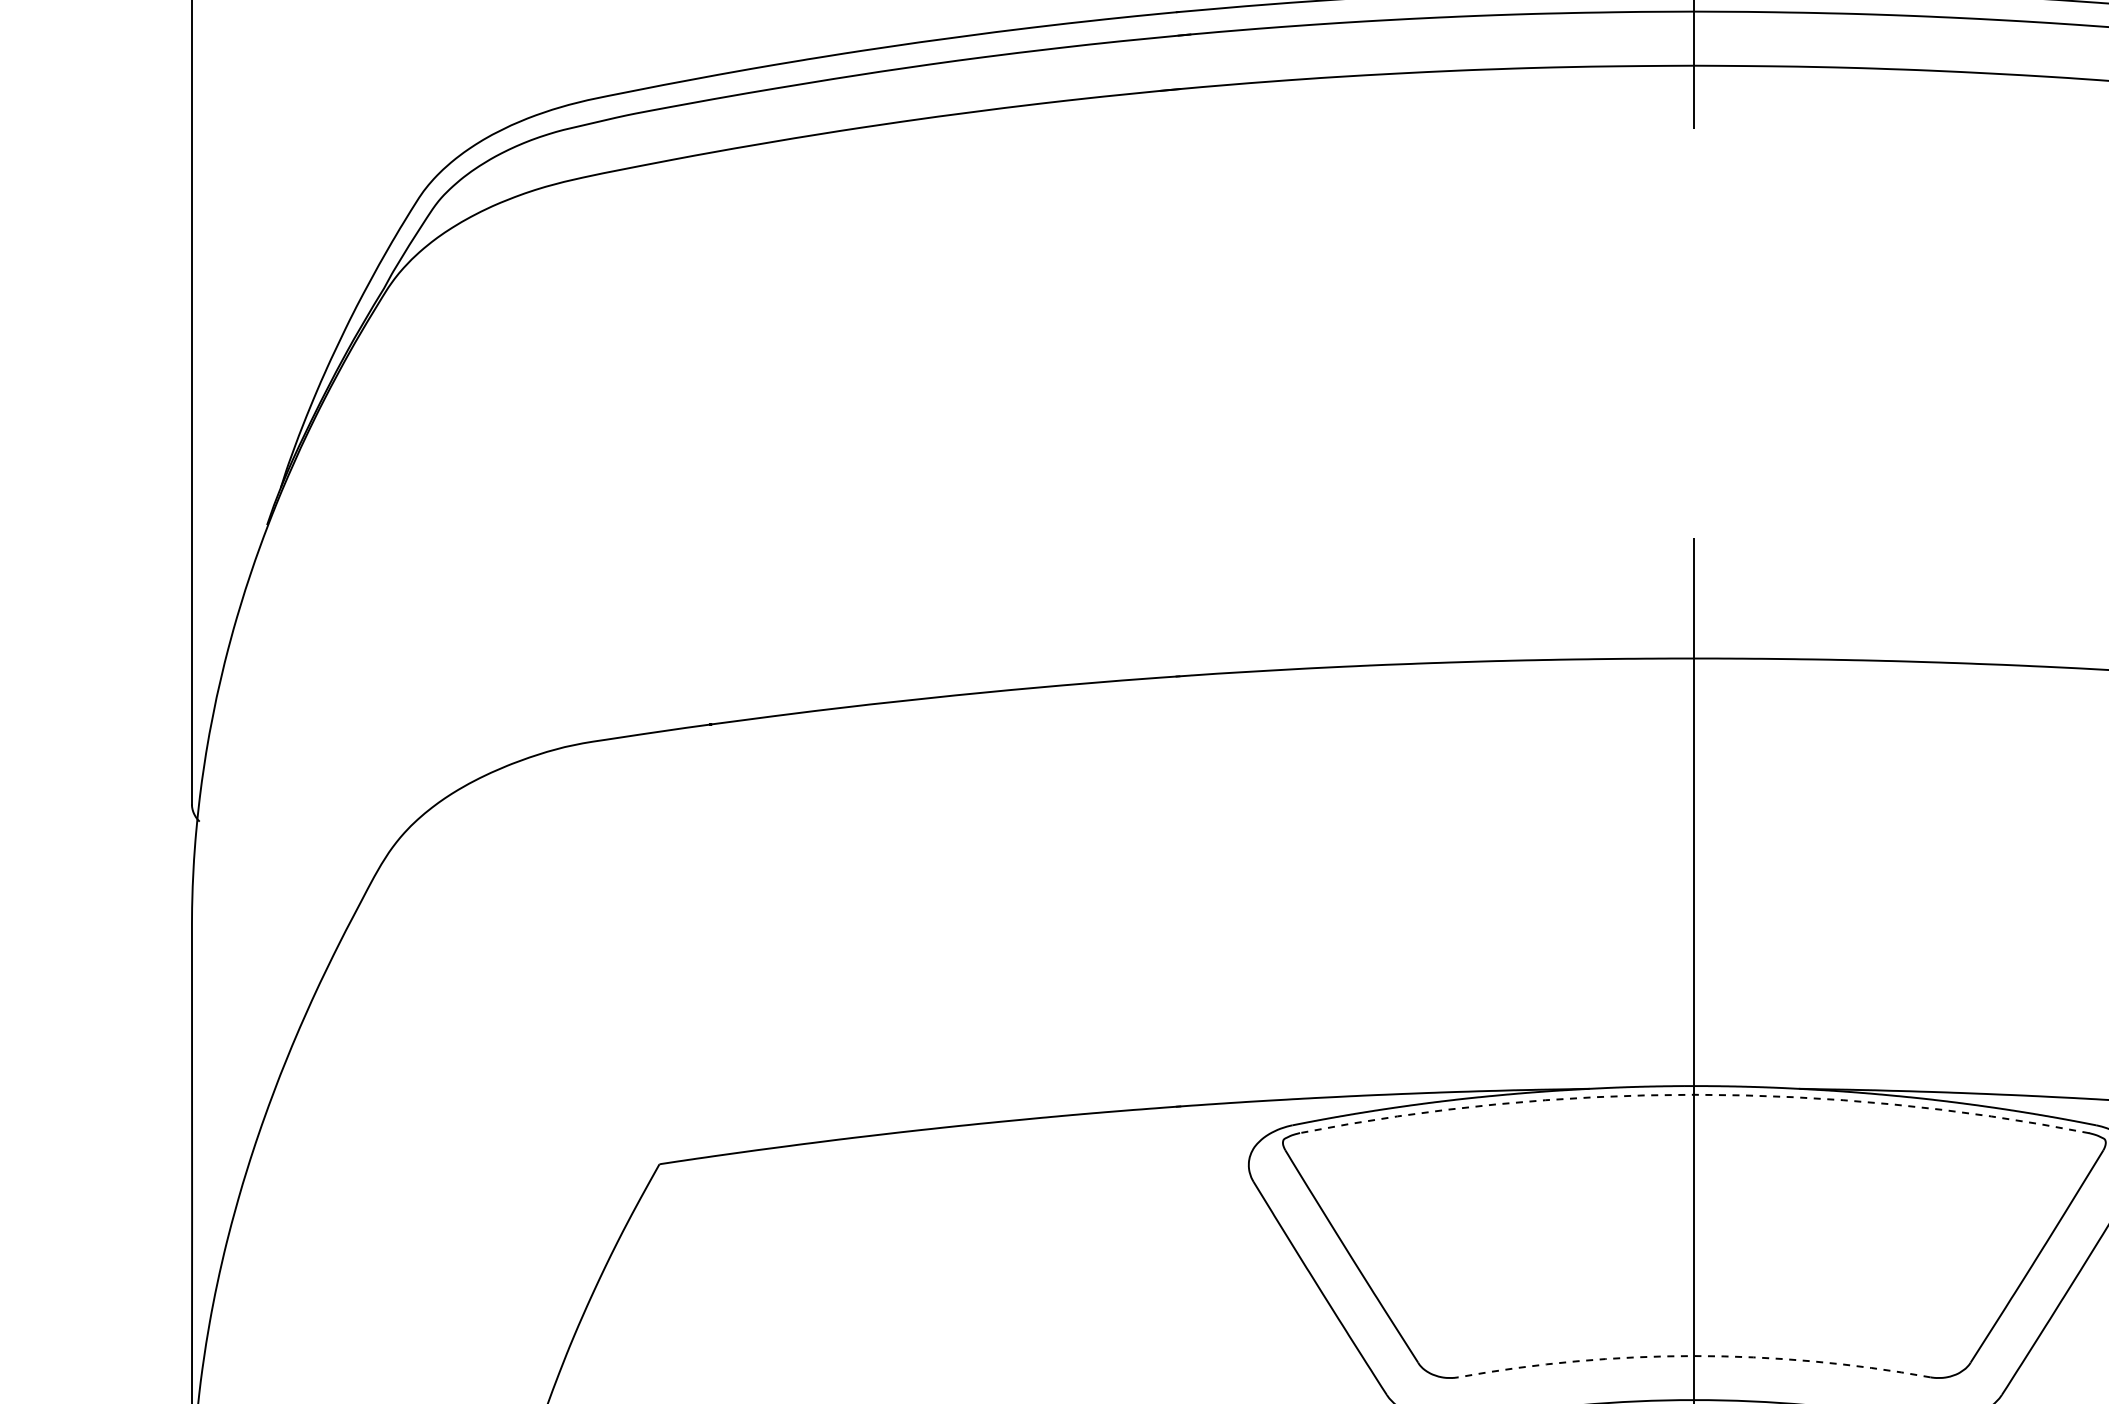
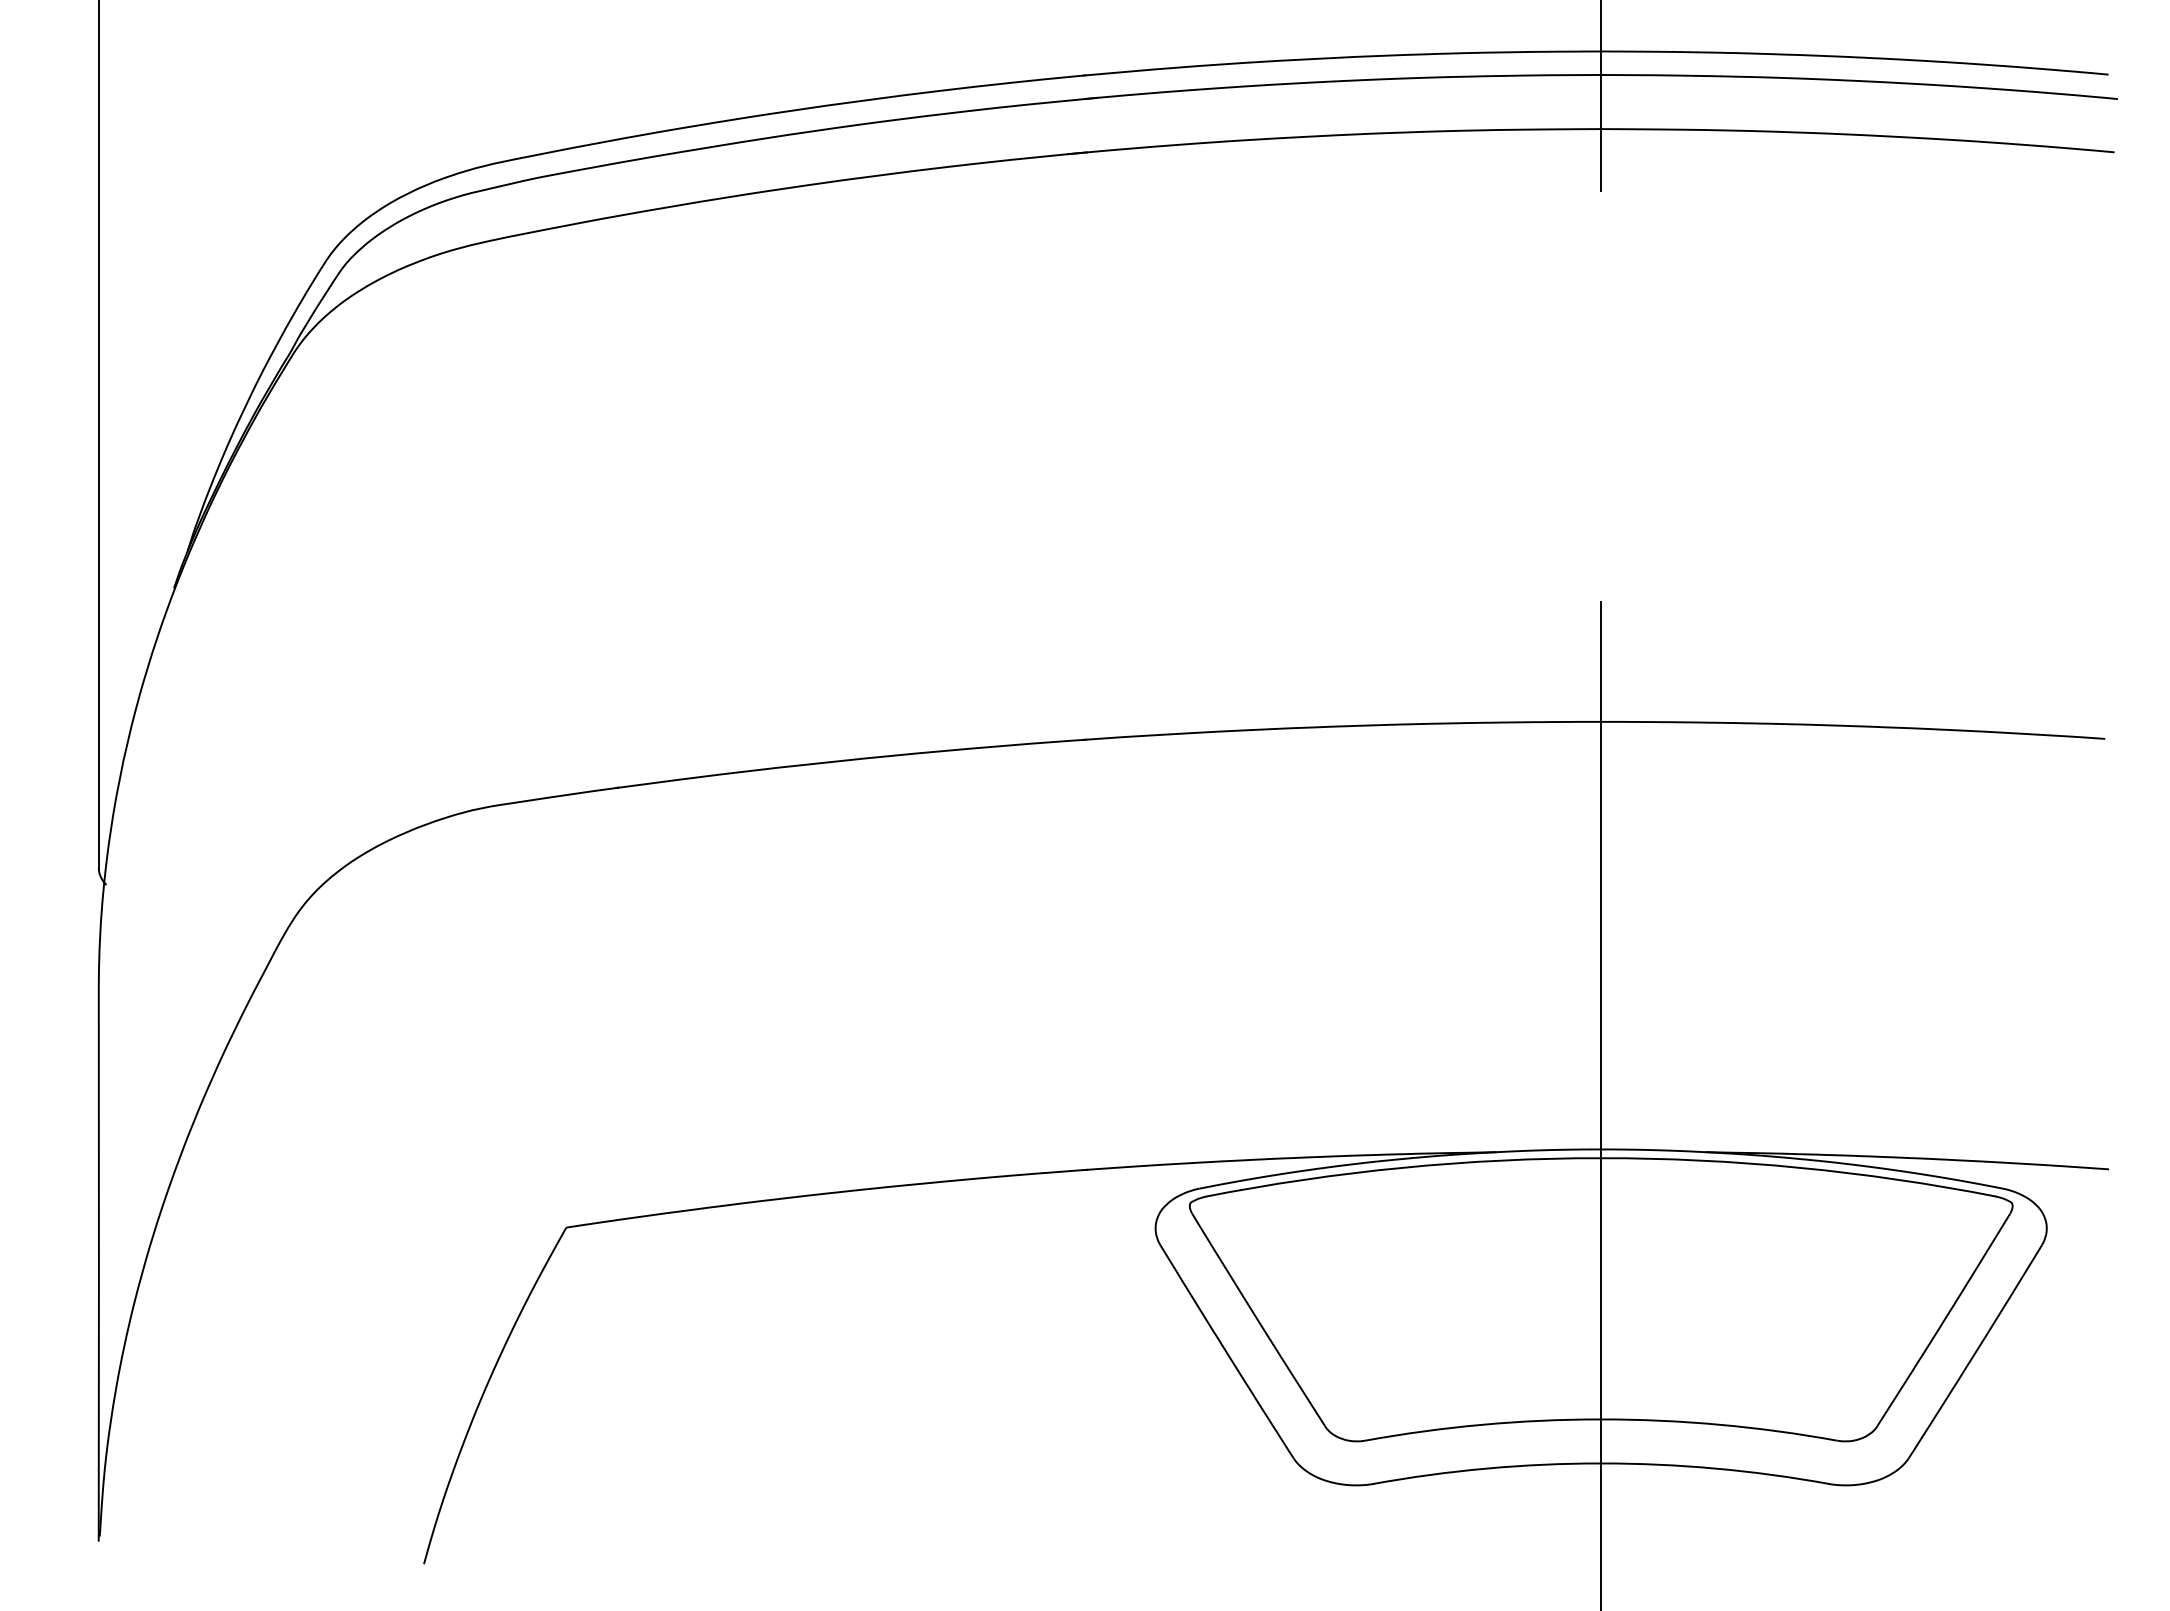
arc: (1694, 1095) -> (1601, 1158), dashed -> solid
arc: (1694, 1356) -> (1601, 1419), dashed -> solid

